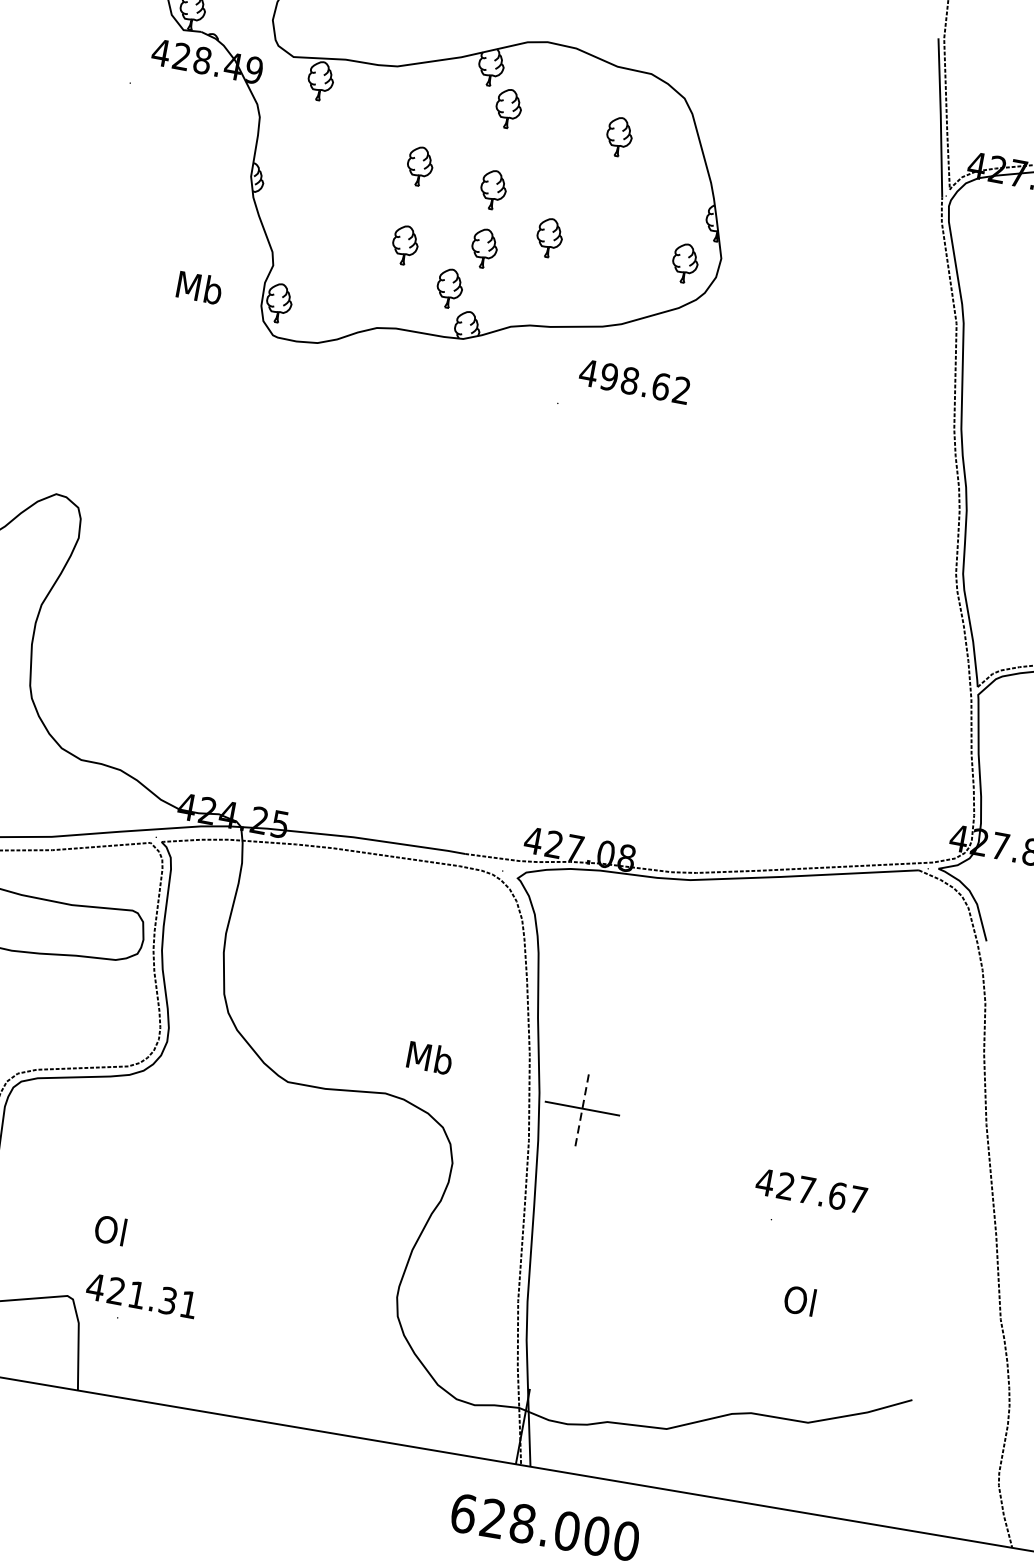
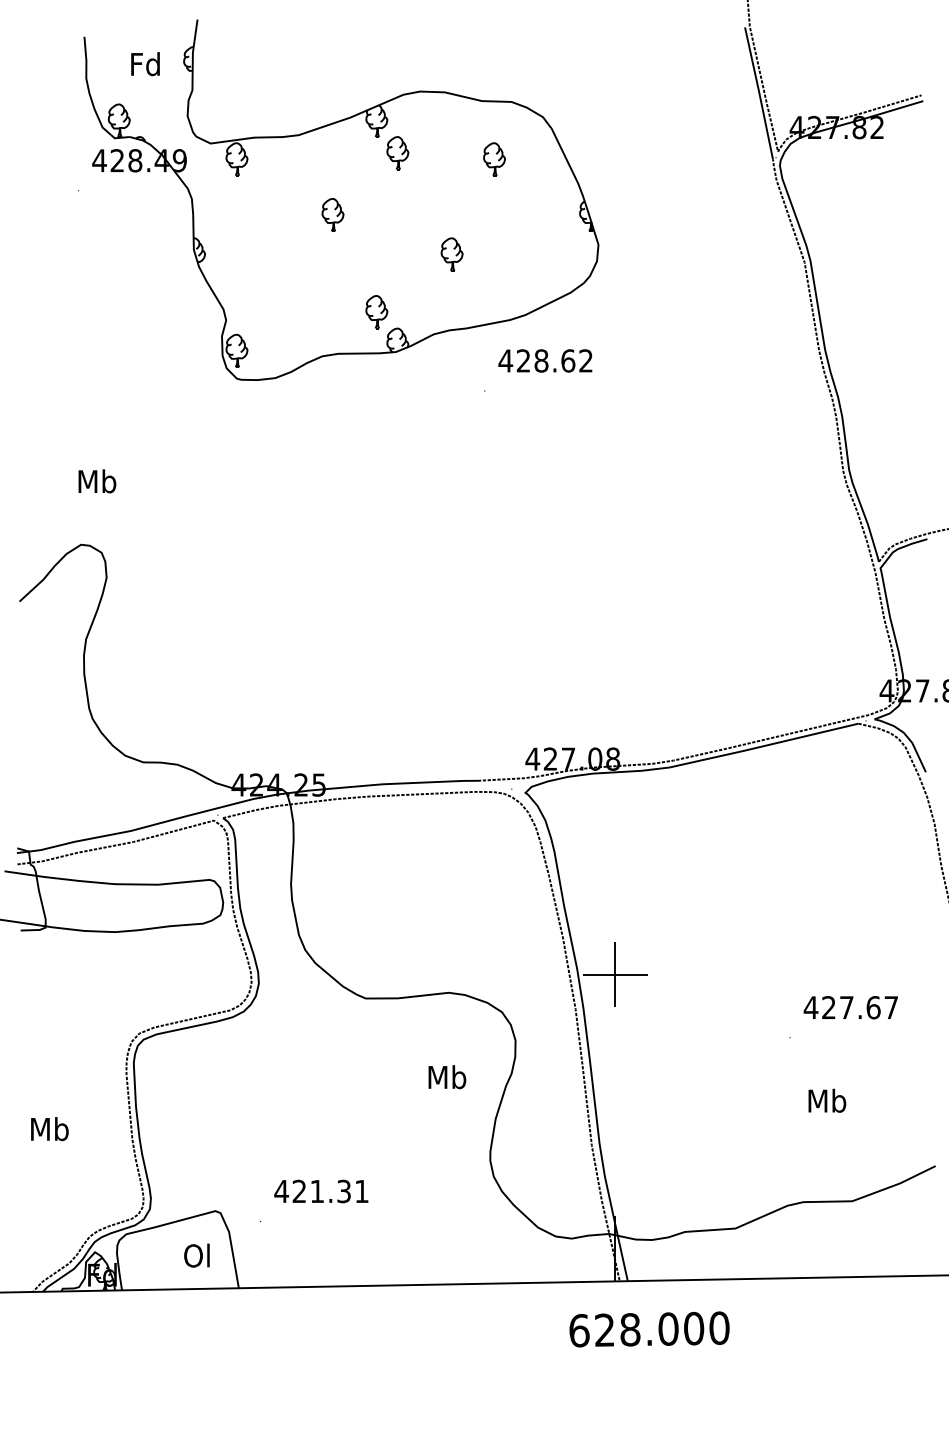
part: (492, 190) -> (397, 223), removed
part: (404, 244) -> (332, 282), removed
part: (484, 248) -> (399, 273), removed
part: (684, 263) -> (568, 254), removed
text: (199, 287) -> (97, 481), moved
text: (609, 376) -> (523, 360), 498.62 -> 428.62
text: (430, 1058) -> (447, 1077), moved
line: (582, 1108) -> (615, 974), dashed -> solid
text: (810, 1190) -> (850, 1007), moved
text: (109, 1229) -> (196, 1255), moved
text: (141, 1295) -> (321, 1191), moved
text: (801, 1300) -> (827, 1100), Ol -> Mb

